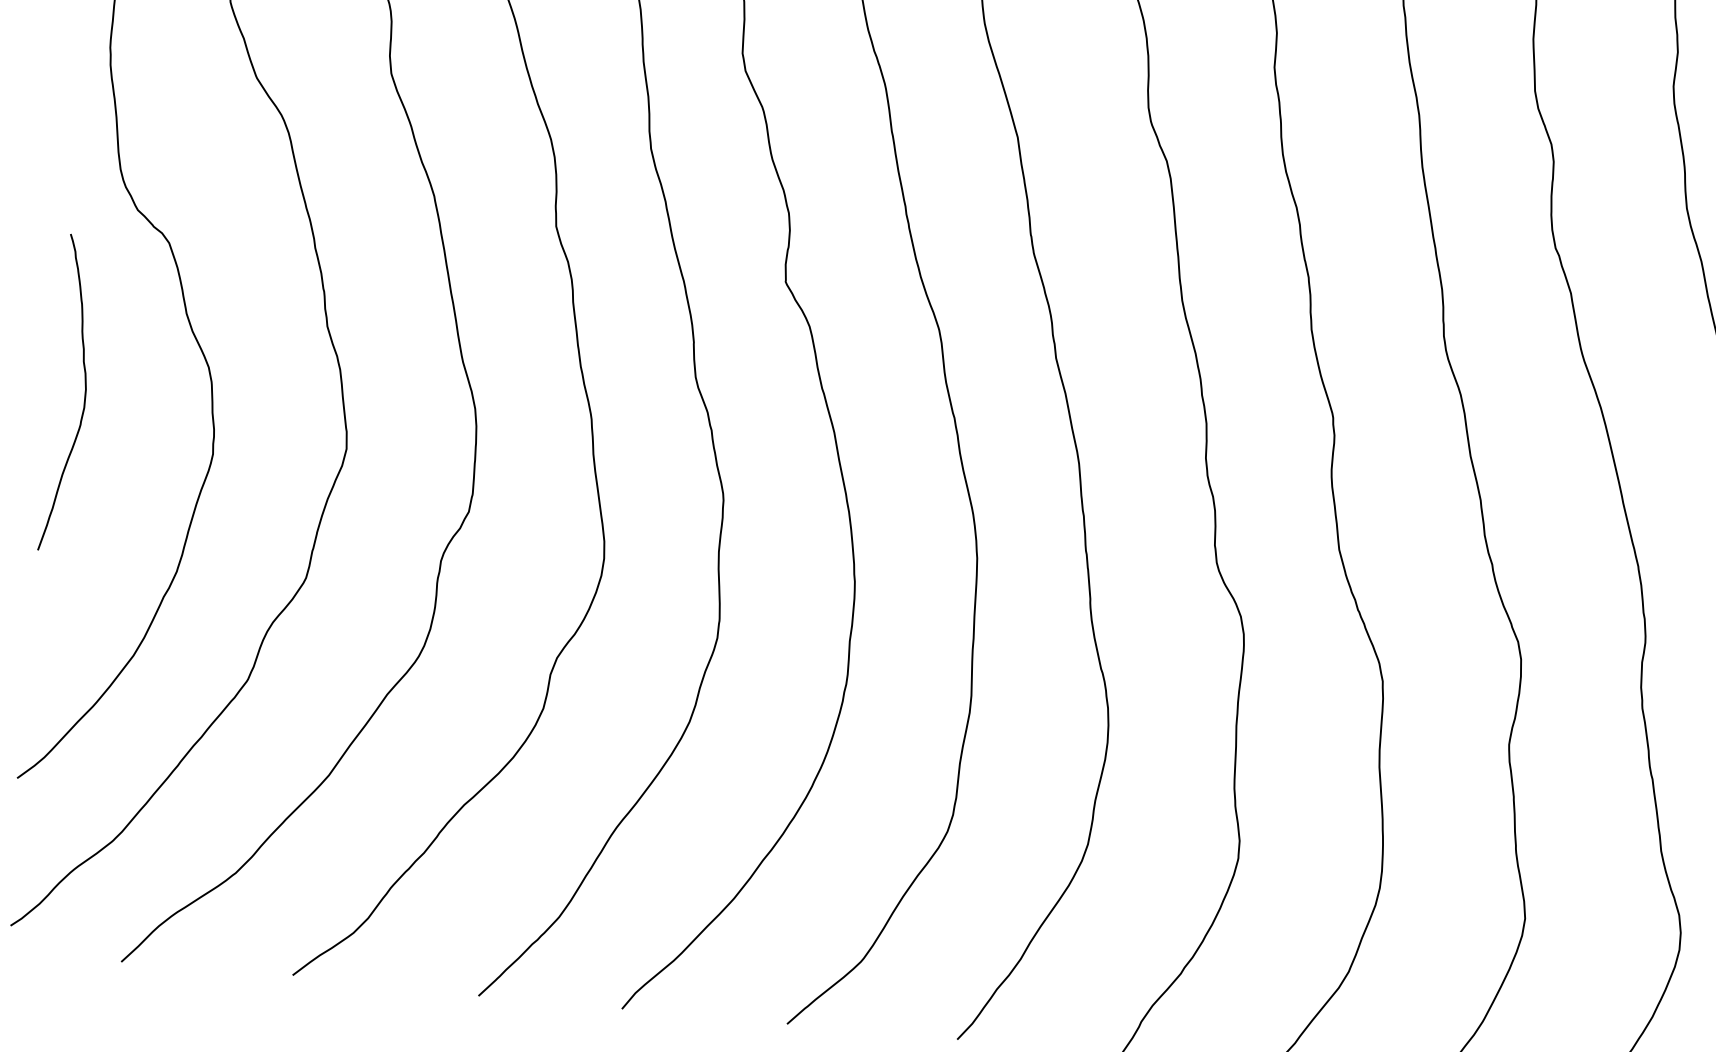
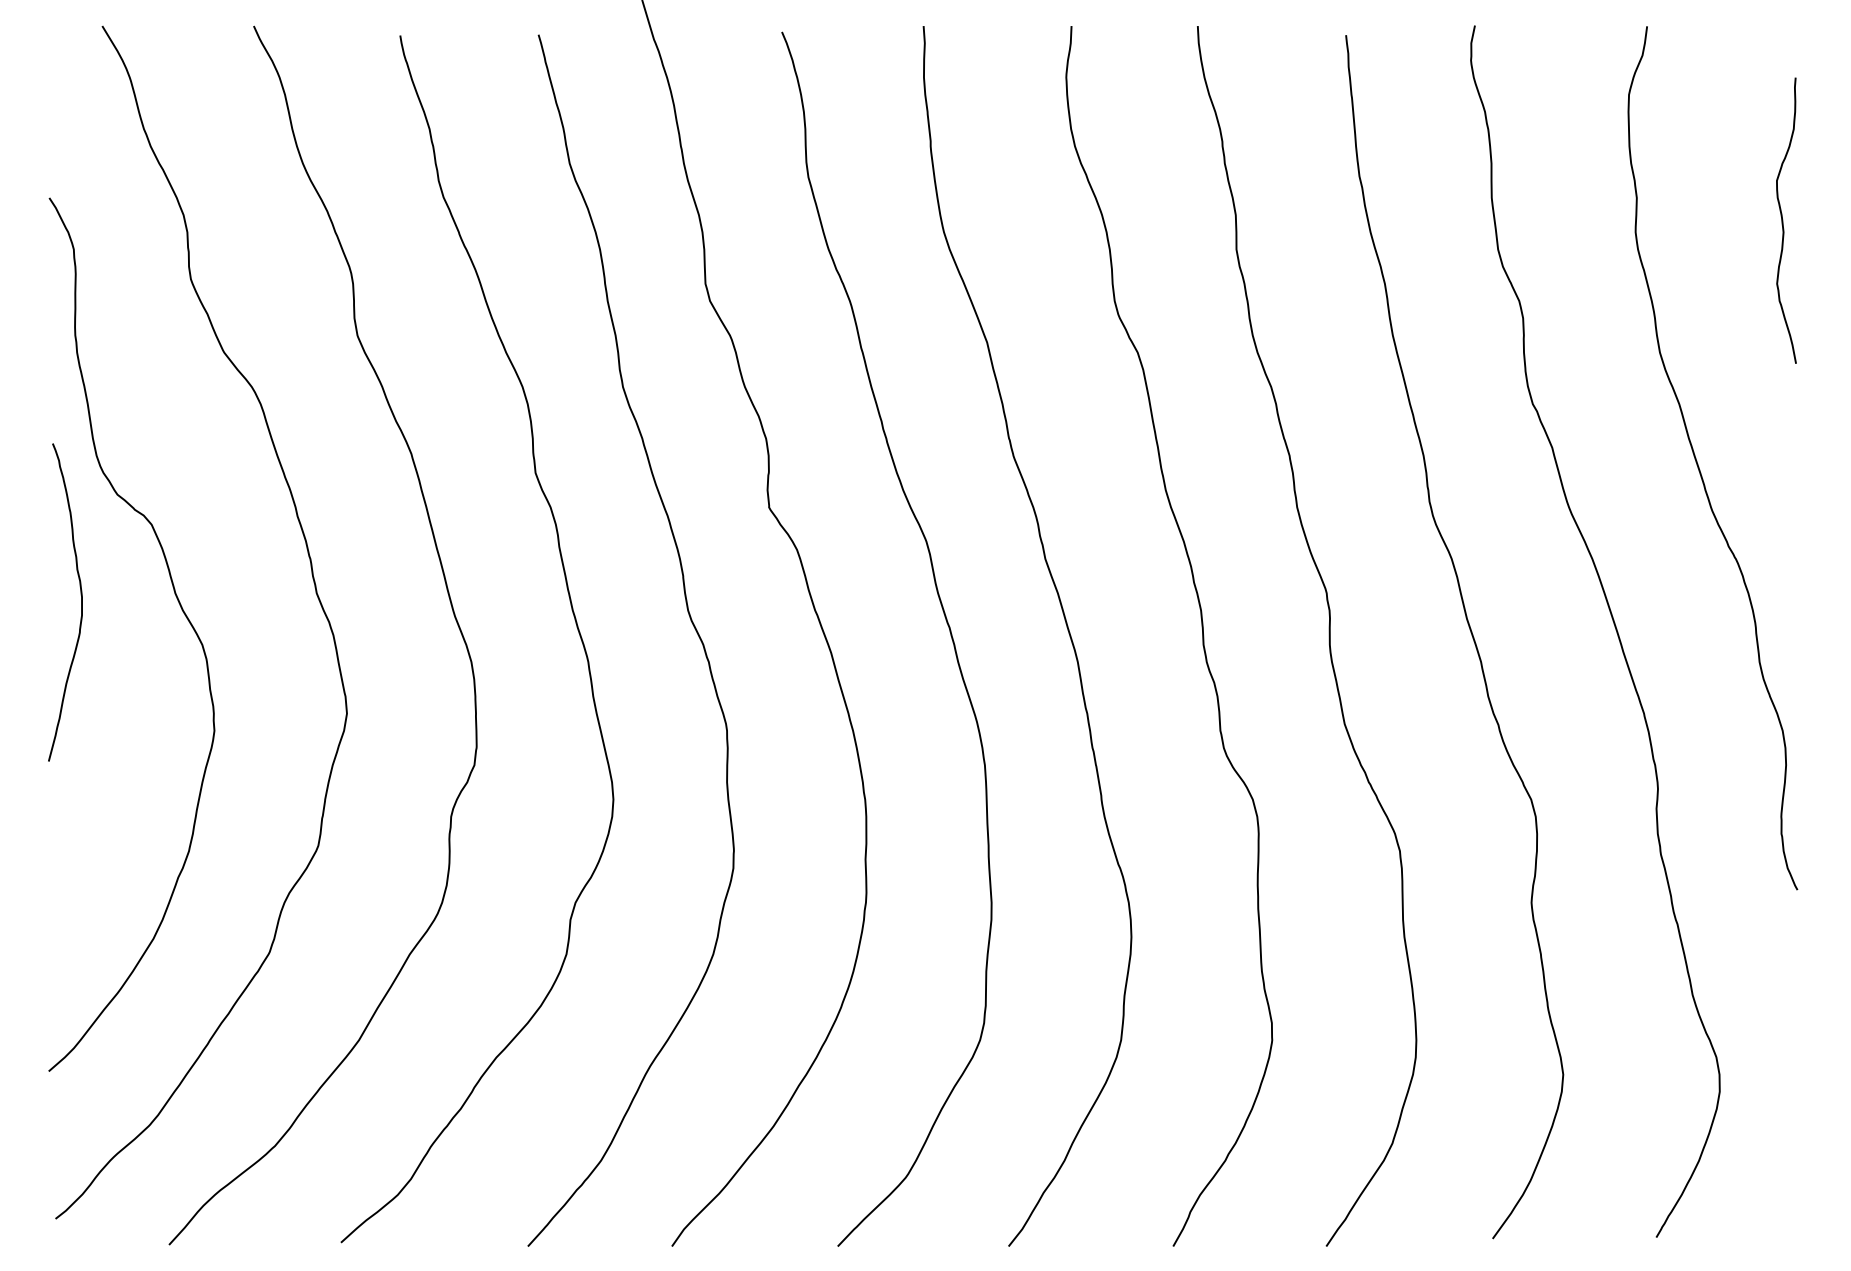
curve: (84, 394) -> (81, 602), moved

